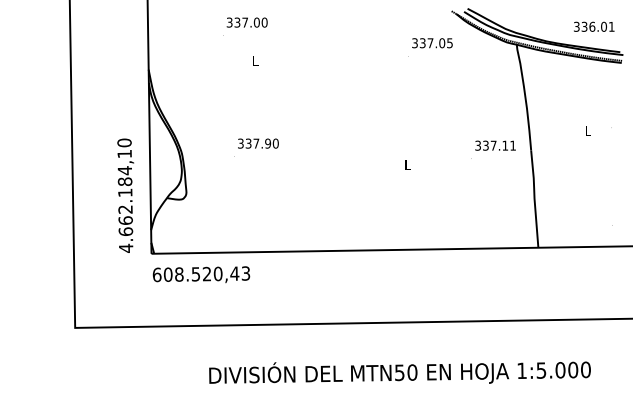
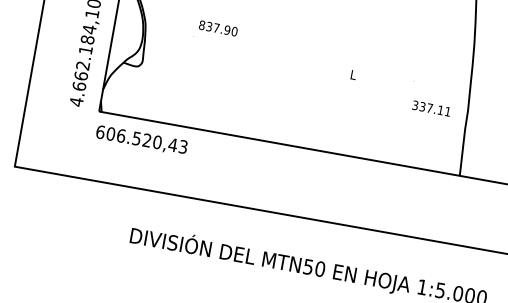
text: (240, 143) -> (201, 25), 337.90 -> 837.90
text: (495, 145) -> (431, 108), moved
text: (179, 274) -> (121, 135), 608.520,43 -> 606.520,43

